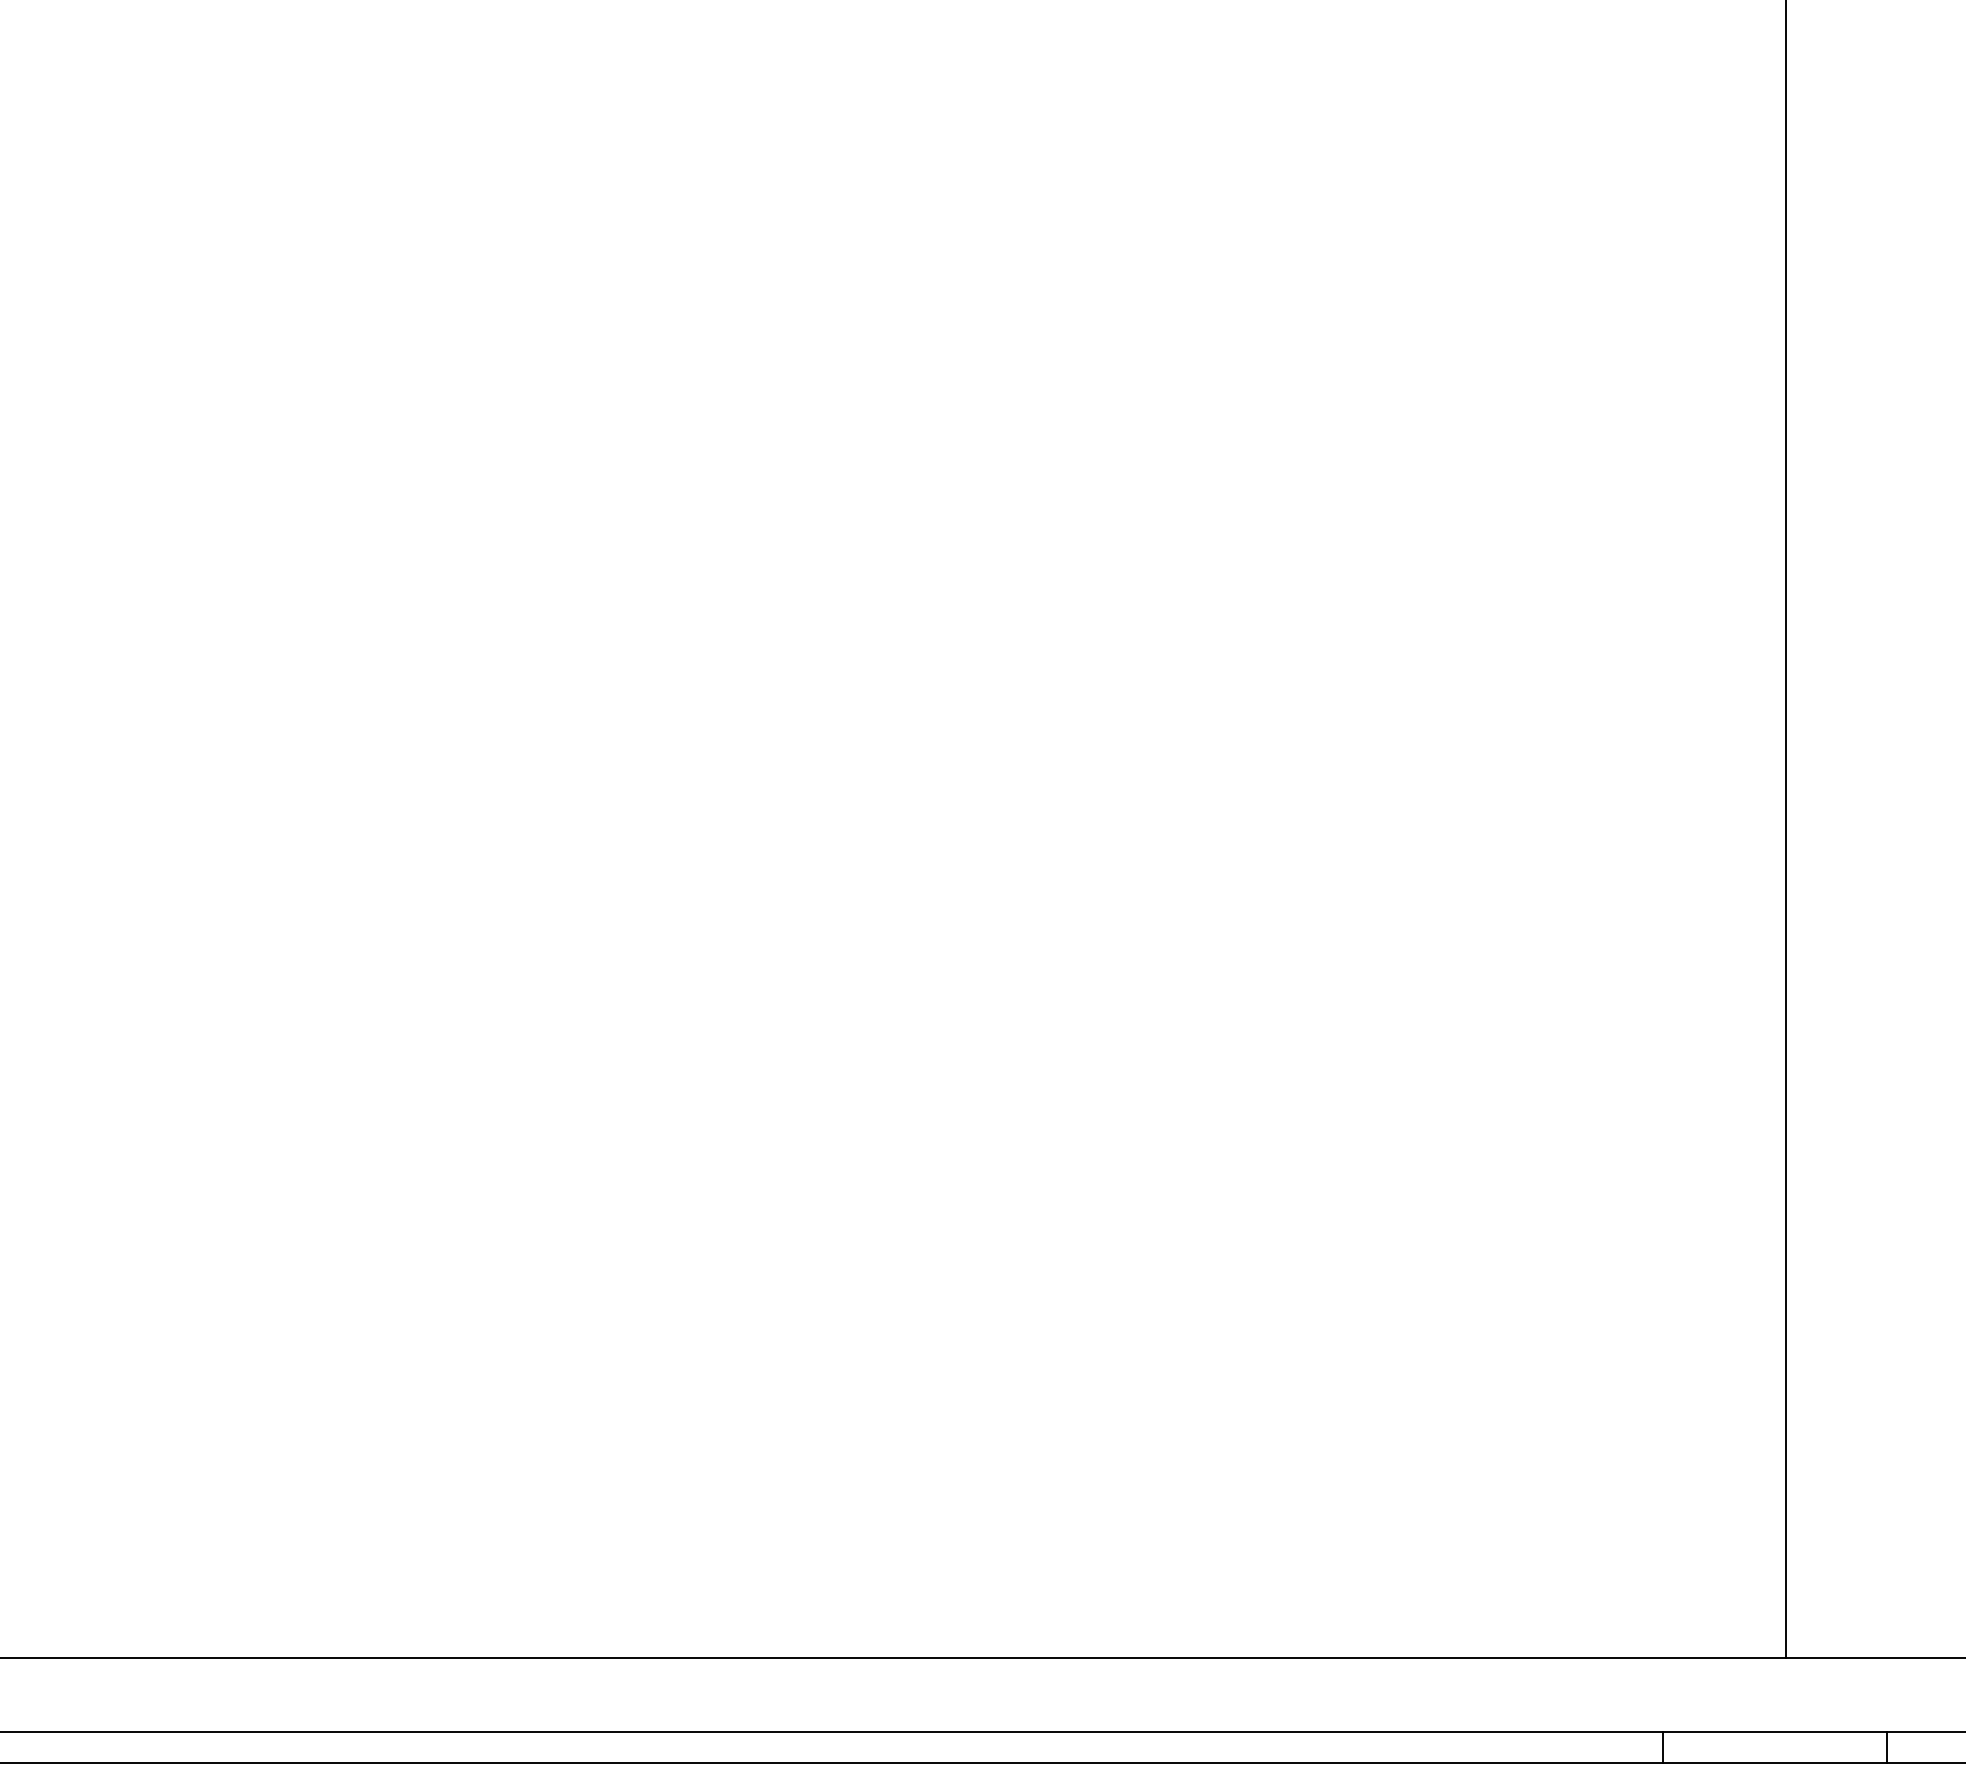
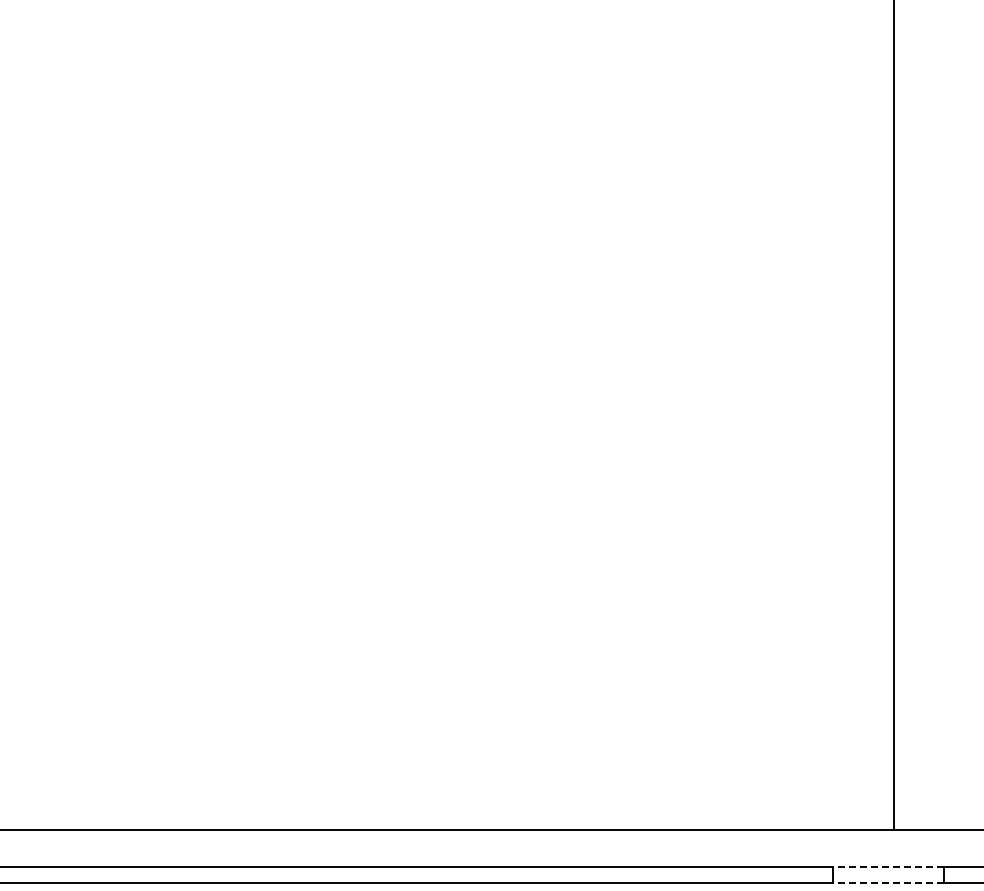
line: (1775, 1731) -> (888, 866), solid -> dashed
line: (1775, 1763) -> (888, 882), solid -> dashed

